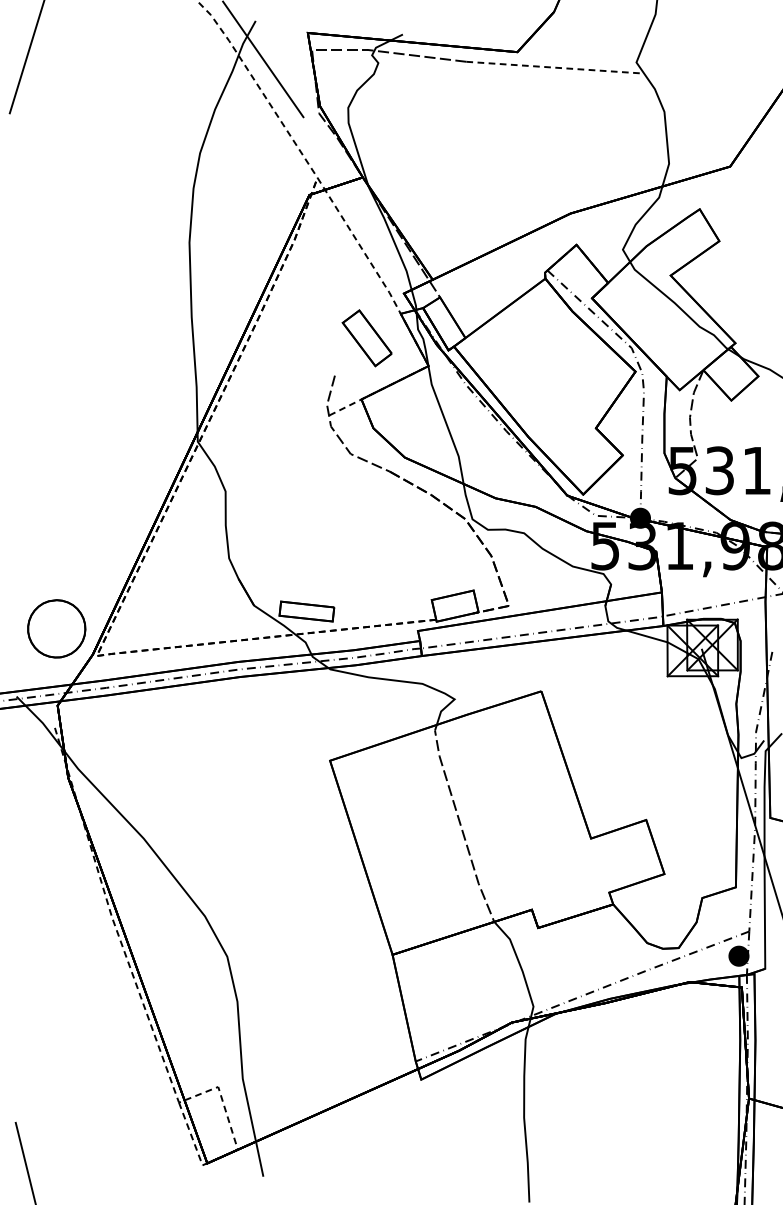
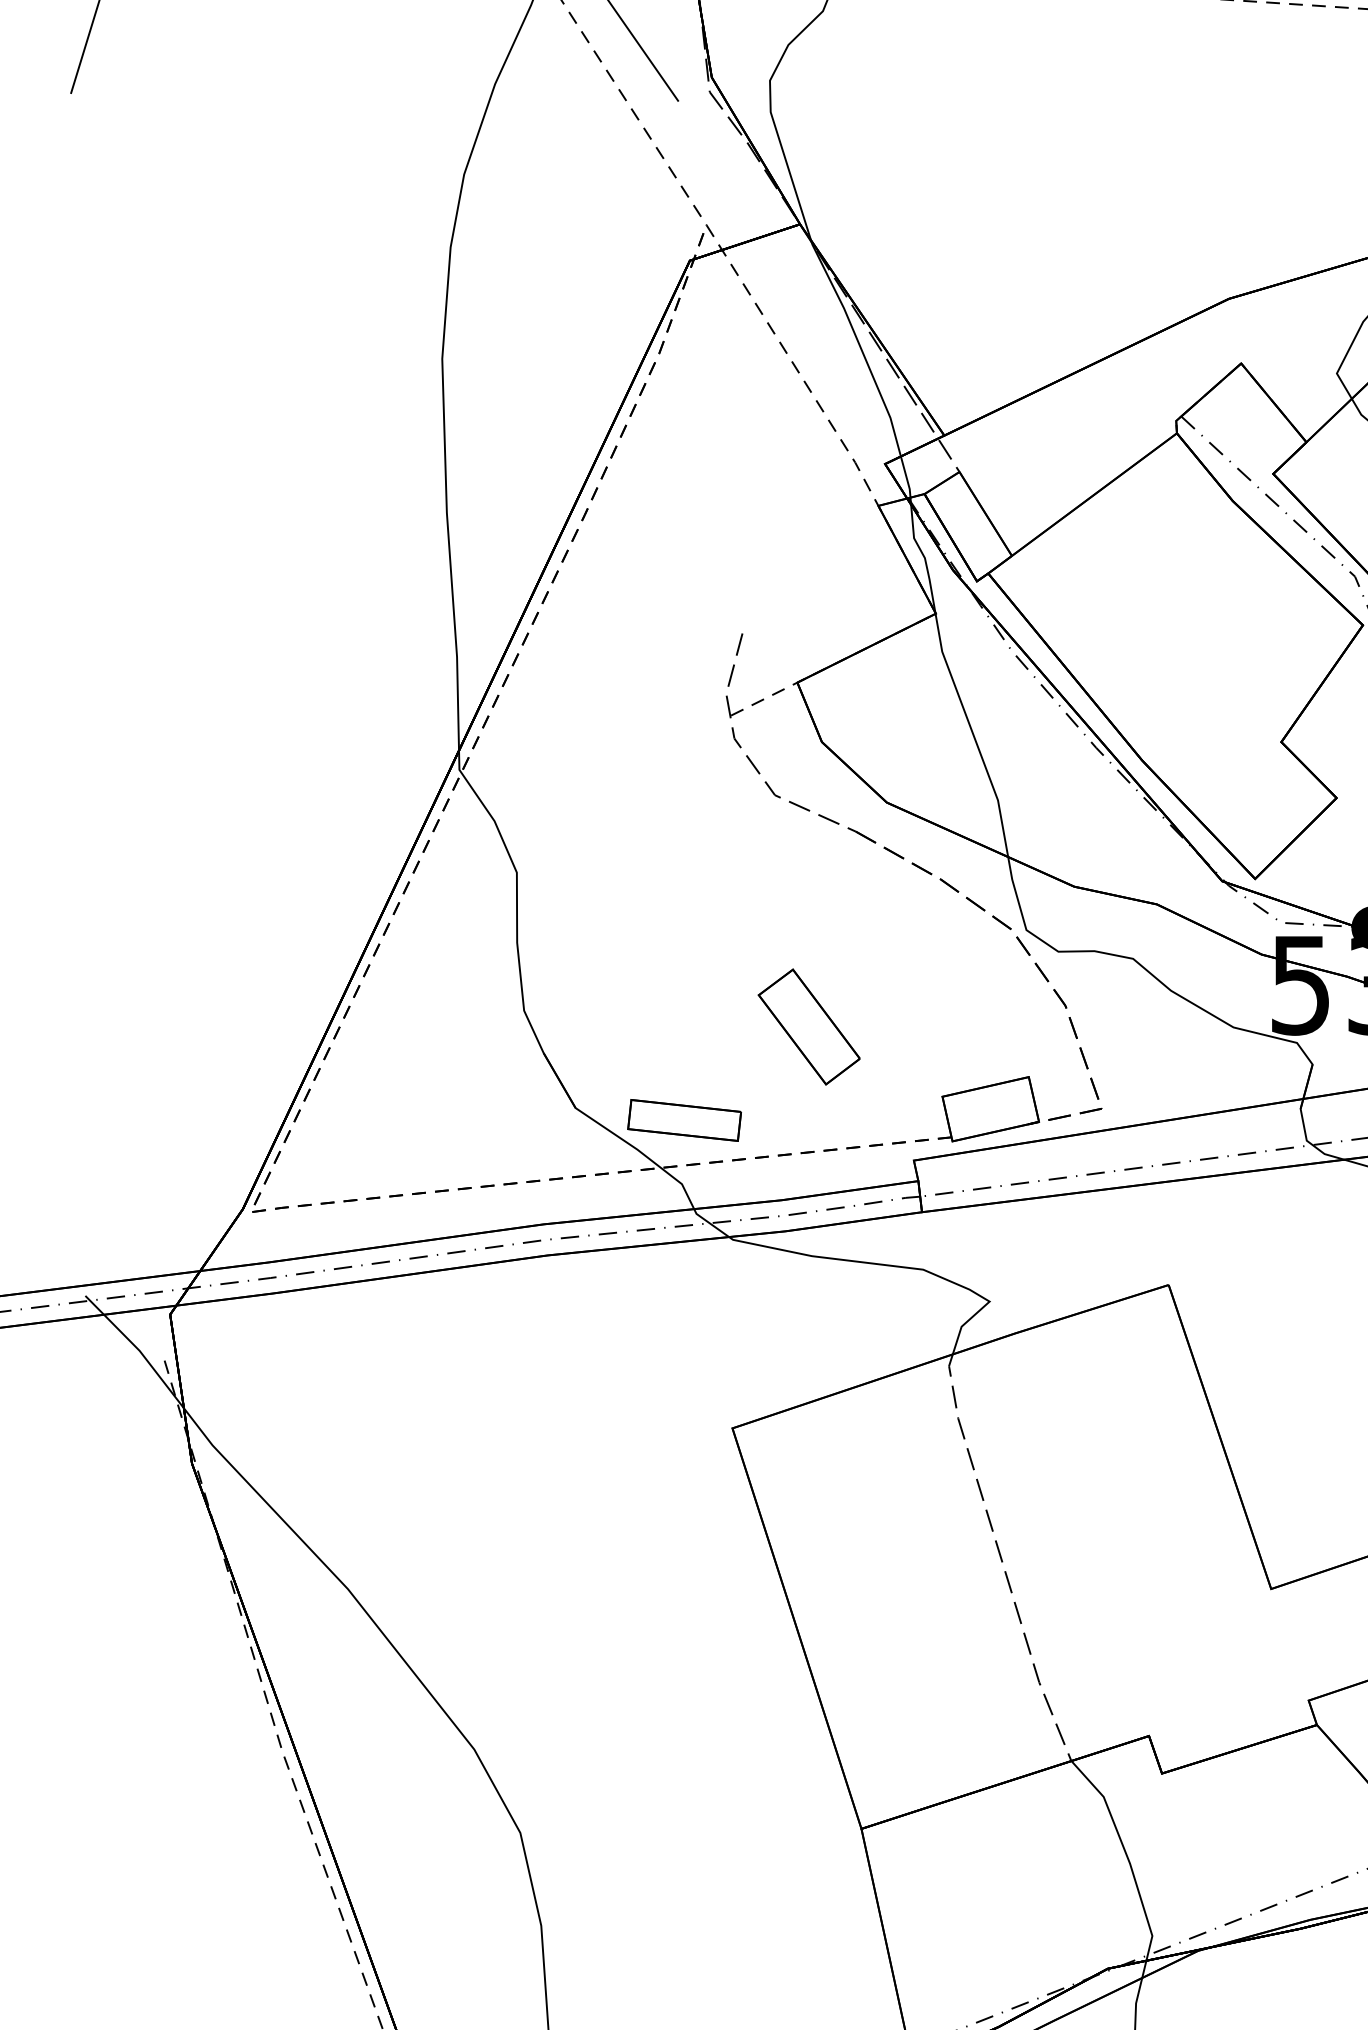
part: (366, 338) -> (807, 1027), moved
part: (56, 628) -> (167, 1155), removed

